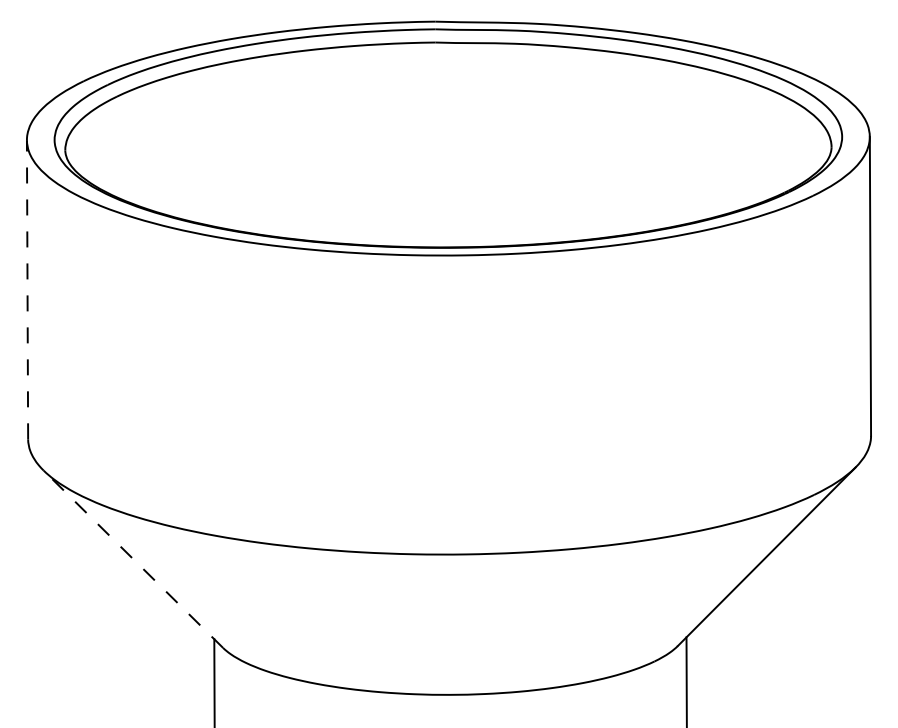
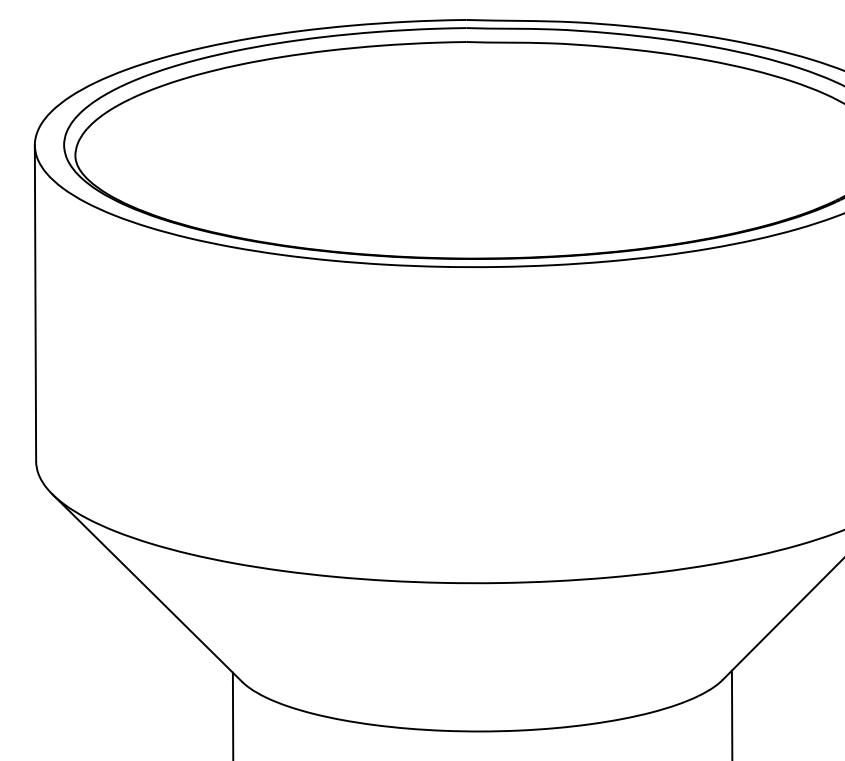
line: (27, 289) -> (35, 303), dashed -> solid
line: (133, 558) -> (147, 587), dashed -> solid

